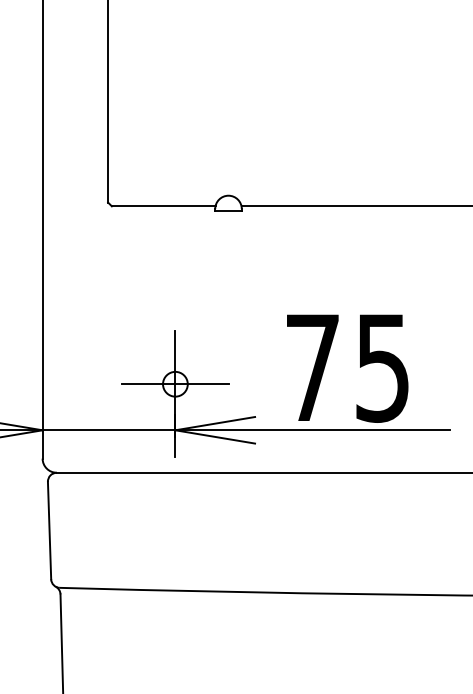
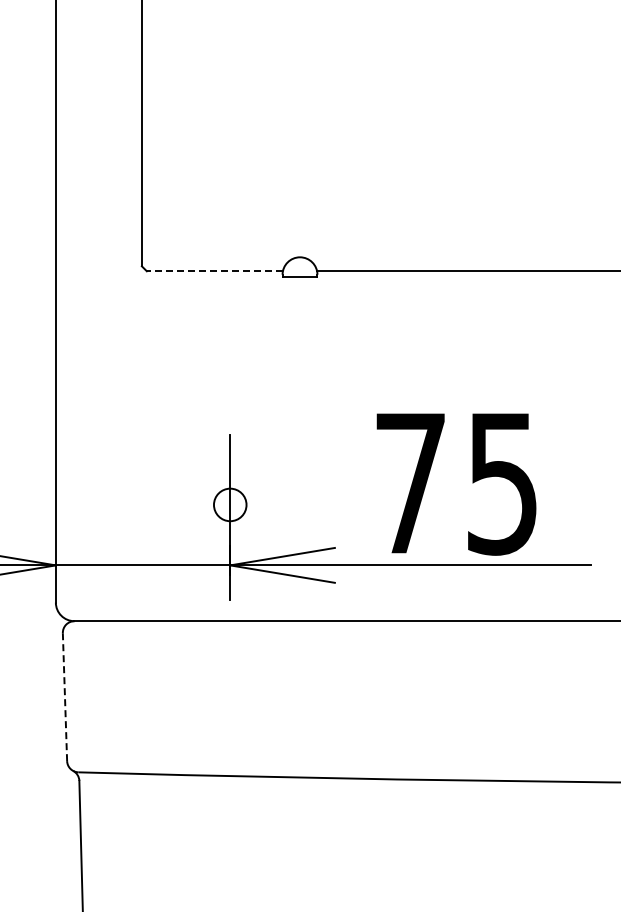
line: (163, 206) -> (214, 271), solid -> dashed
line: (175, 383) -> (230, 504), removed
line: (49, 530) -> (64, 697), solid -> dashed

